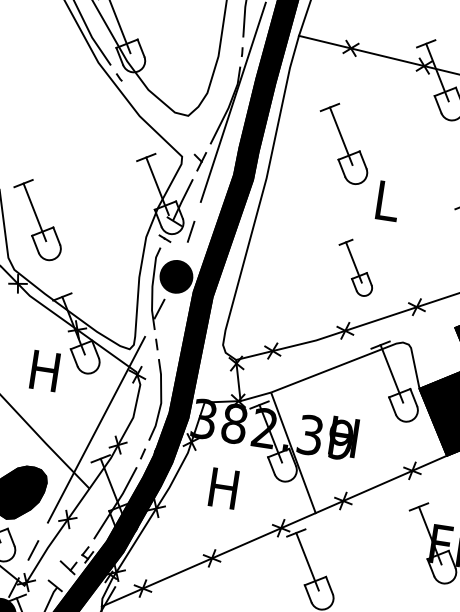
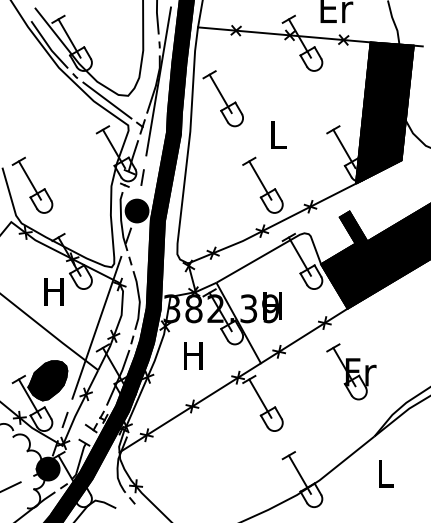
line: (158, 117) -> (107, 100), added
part: (342, 142) -> (222, 98), moved
part: (355, 266) -> (262, 184), size x1.43

